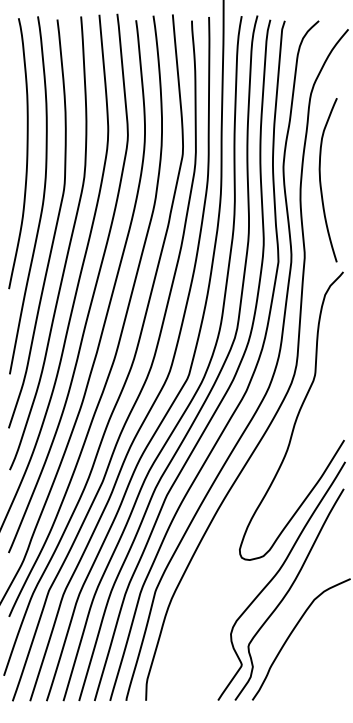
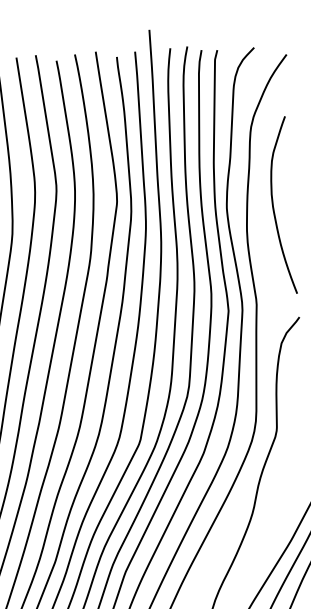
curve: (321, 181) -> (274, 207), moved

